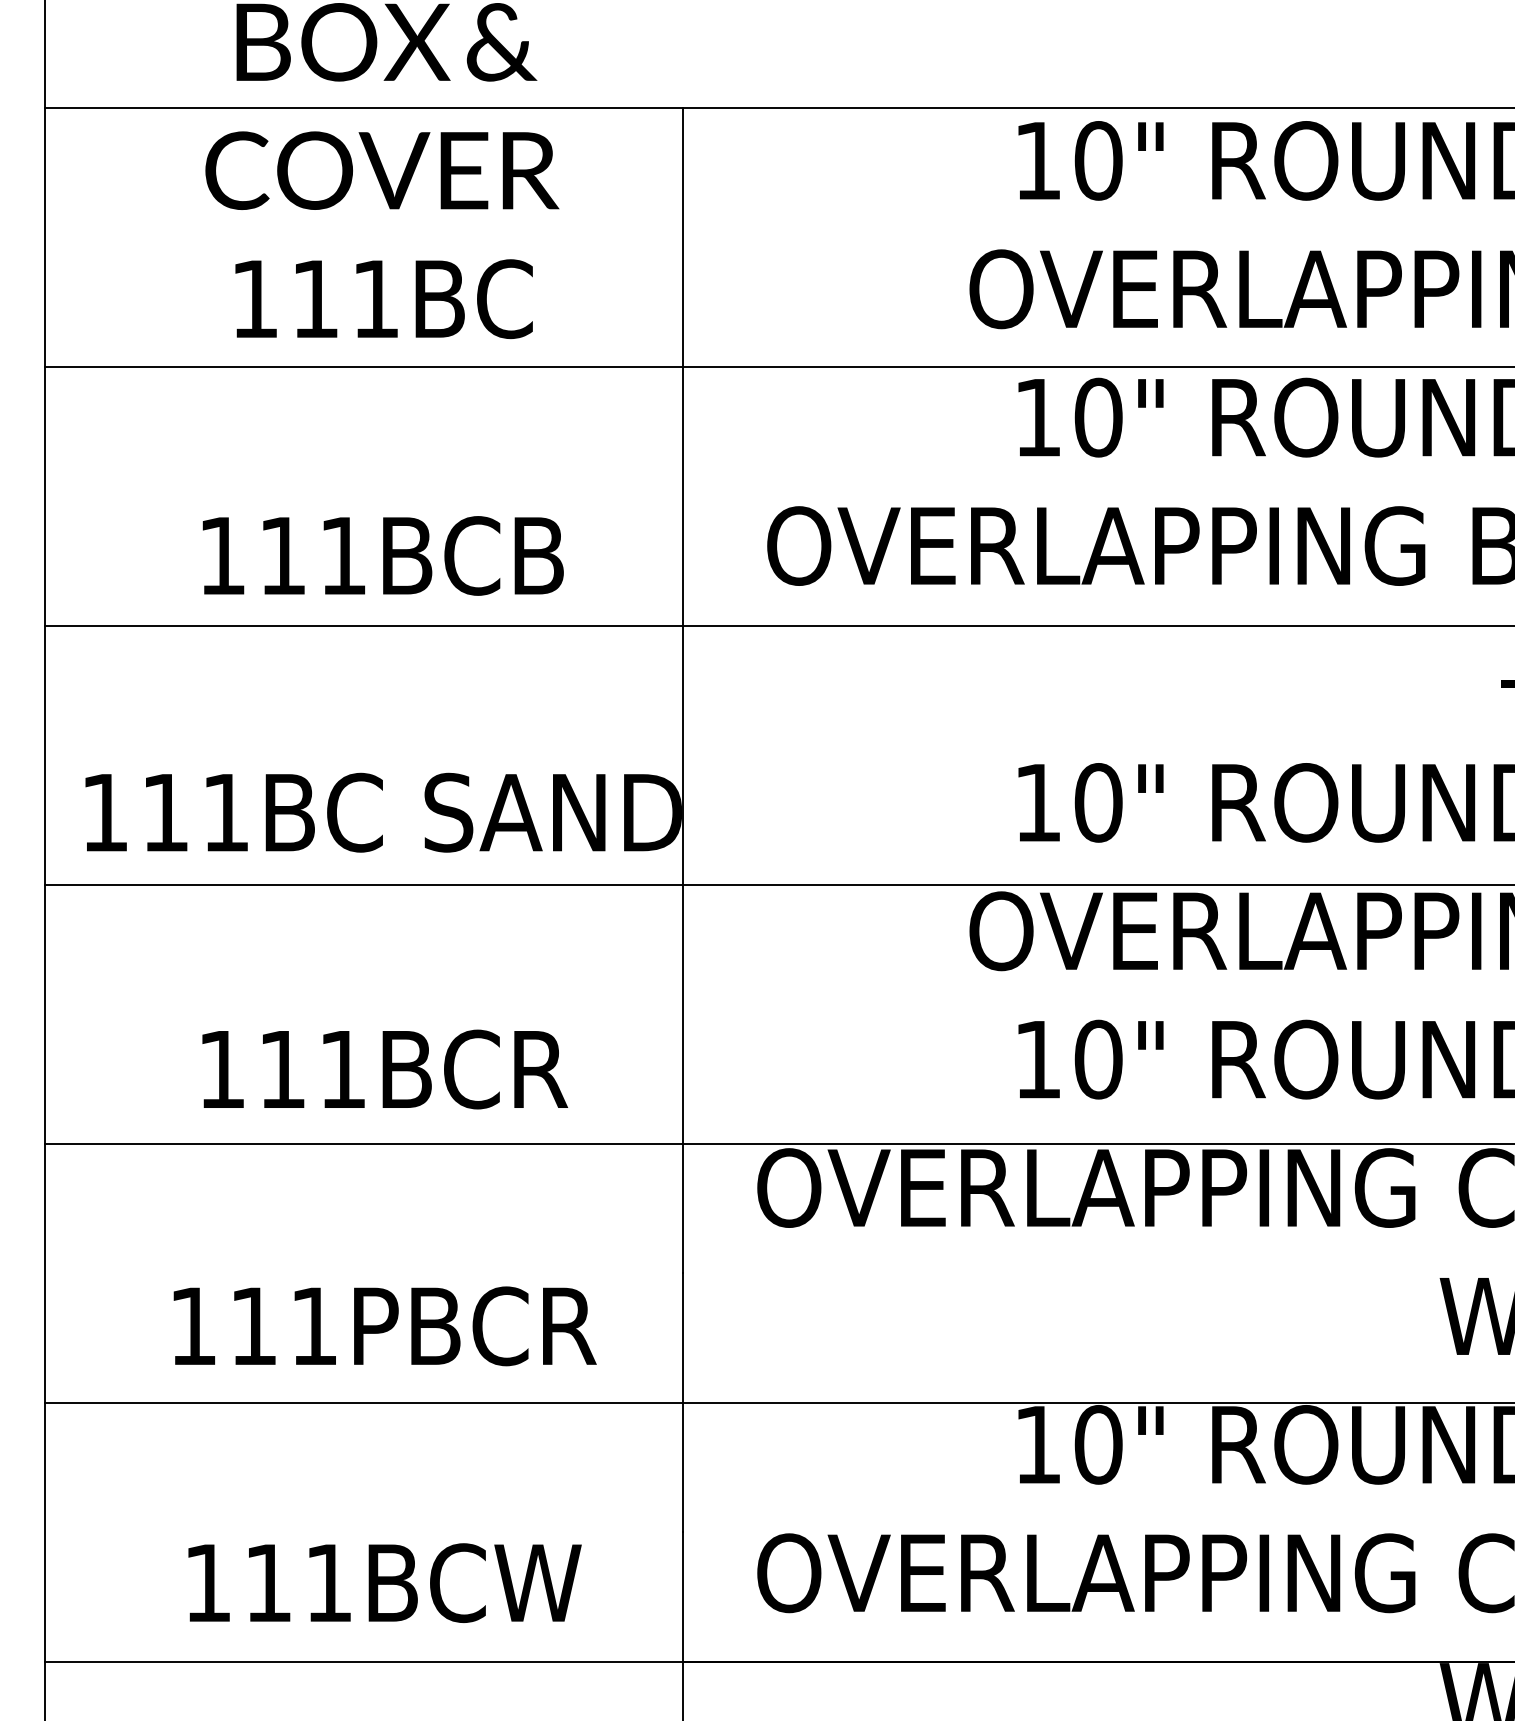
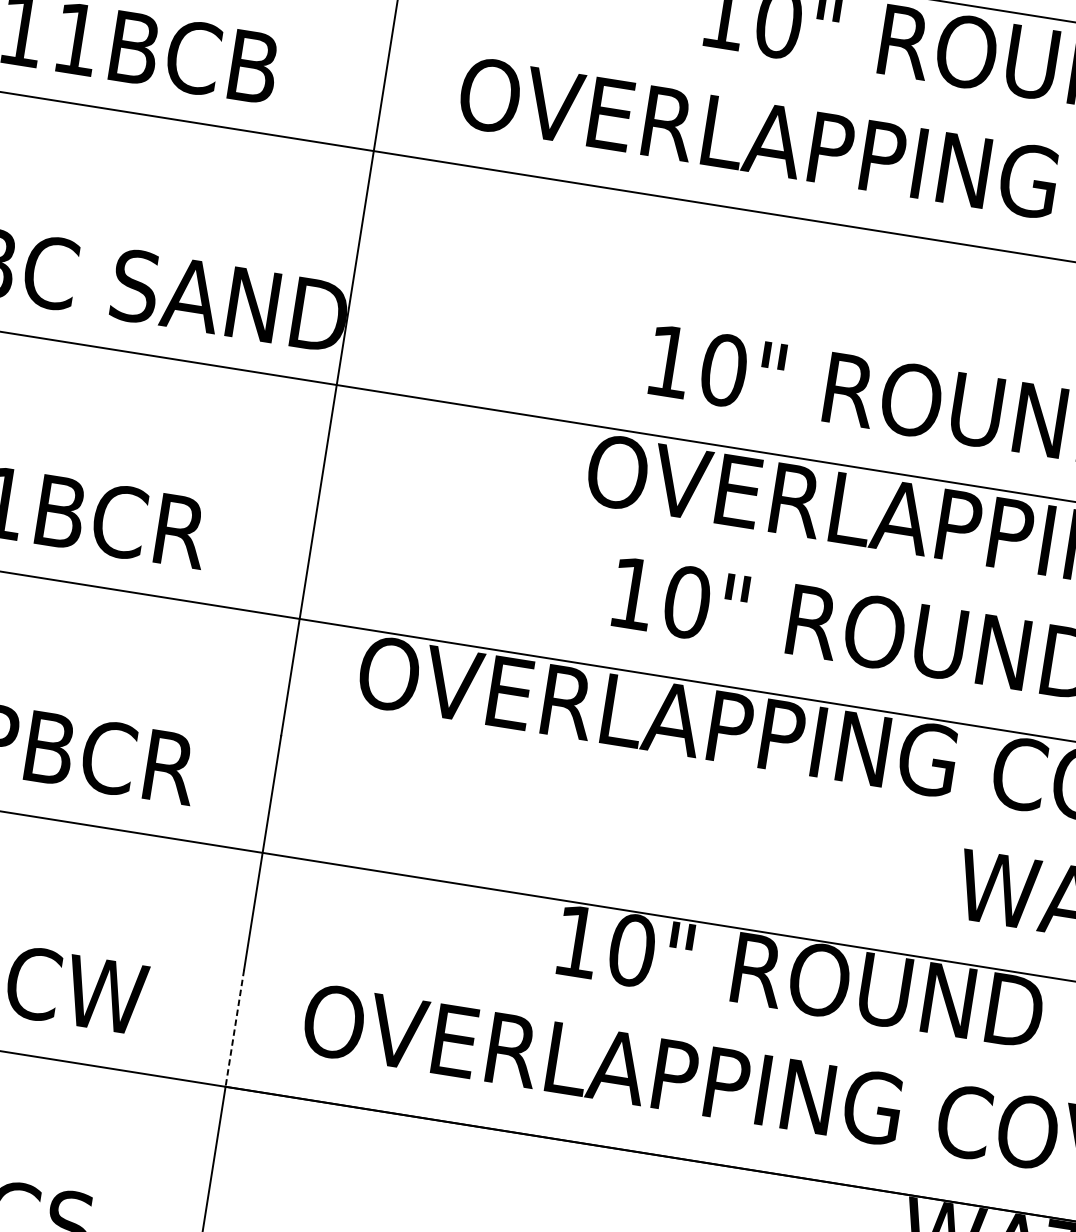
line: (683, 1596) -> (235, 1028), solid -> dashed

